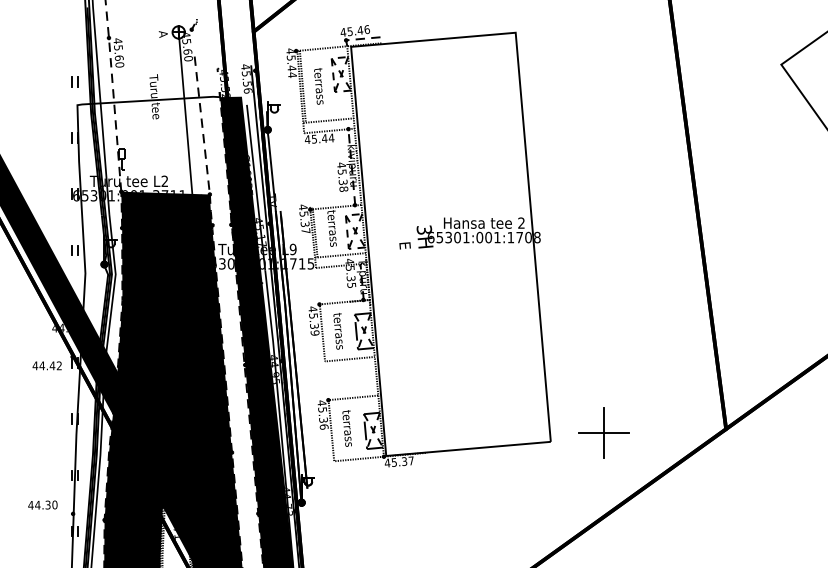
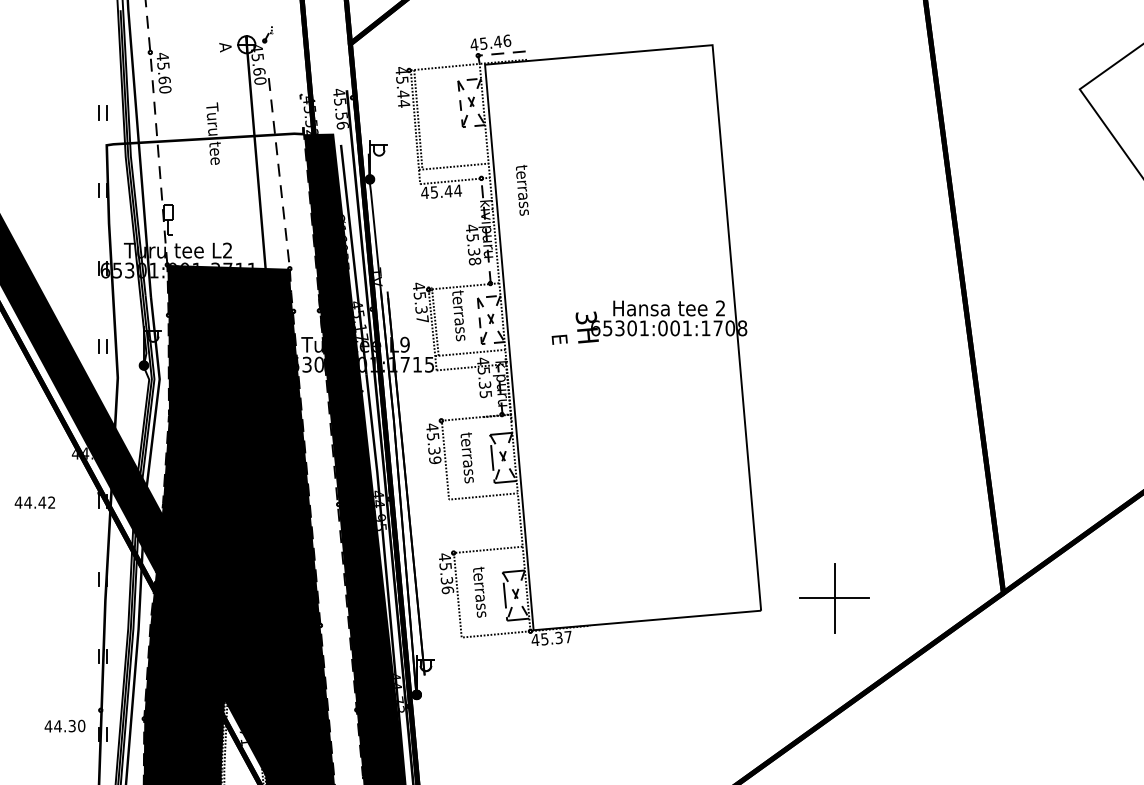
text: (318, 86) -> (522, 190), moved
text: (46, 365) -> (34, 502), moved
text: (42, 504) -> (64, 725), moved

